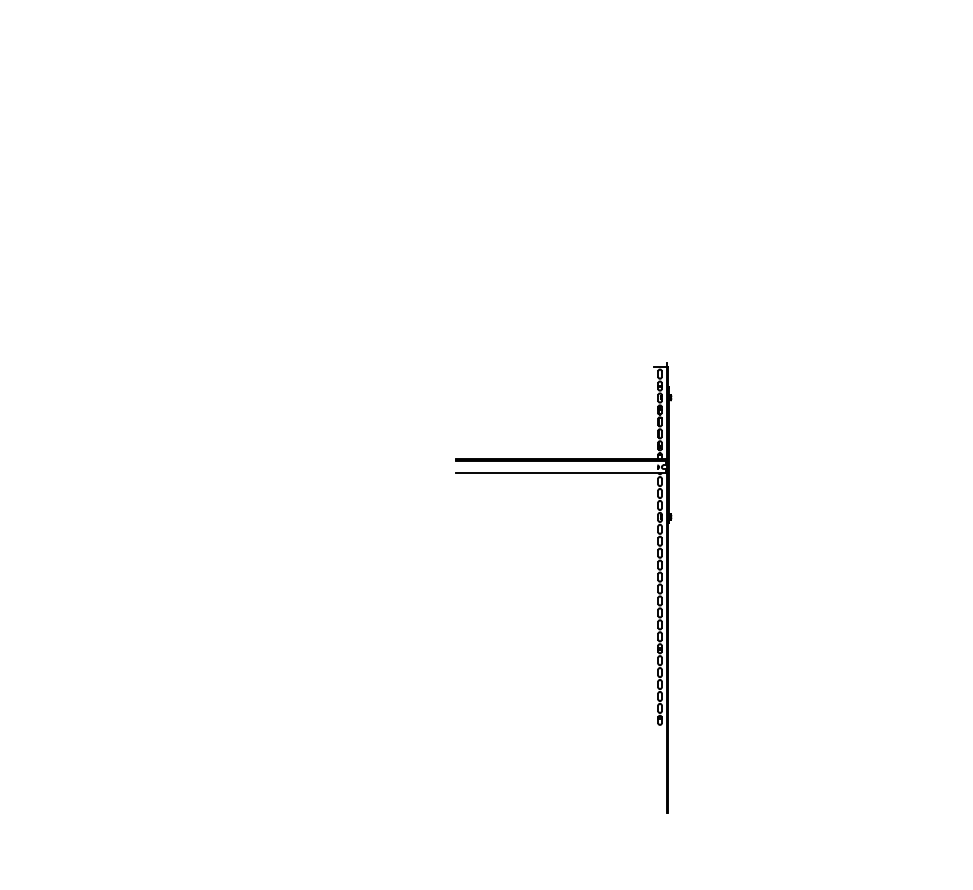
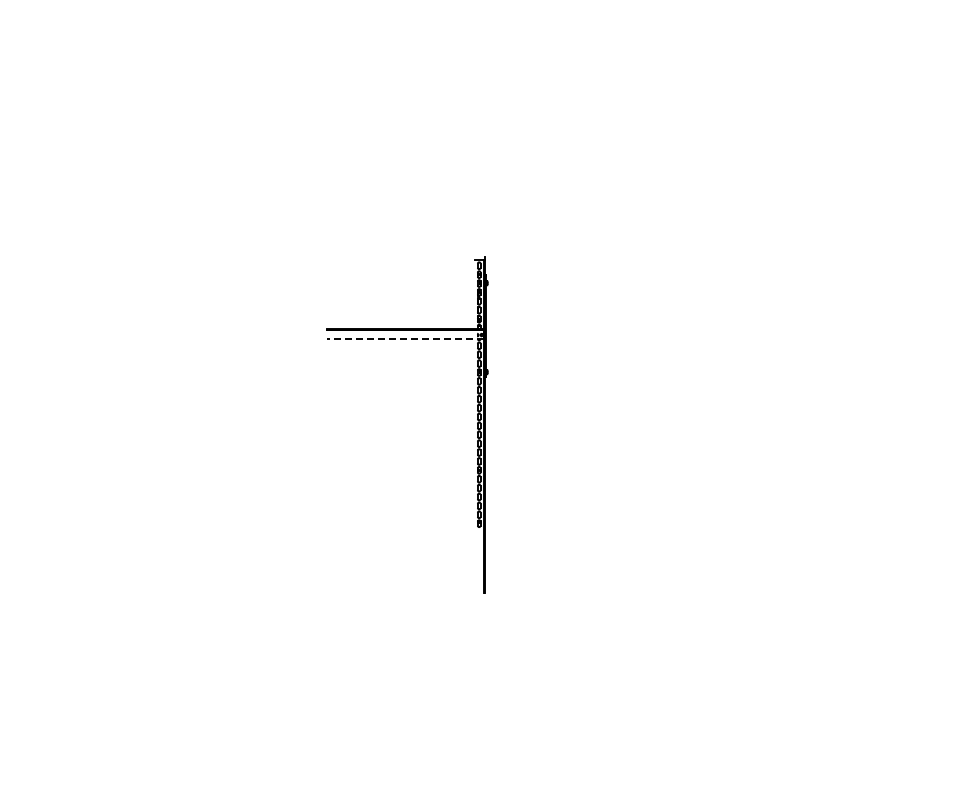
line: (559, 473) -> (404, 339), solid -> dashed

